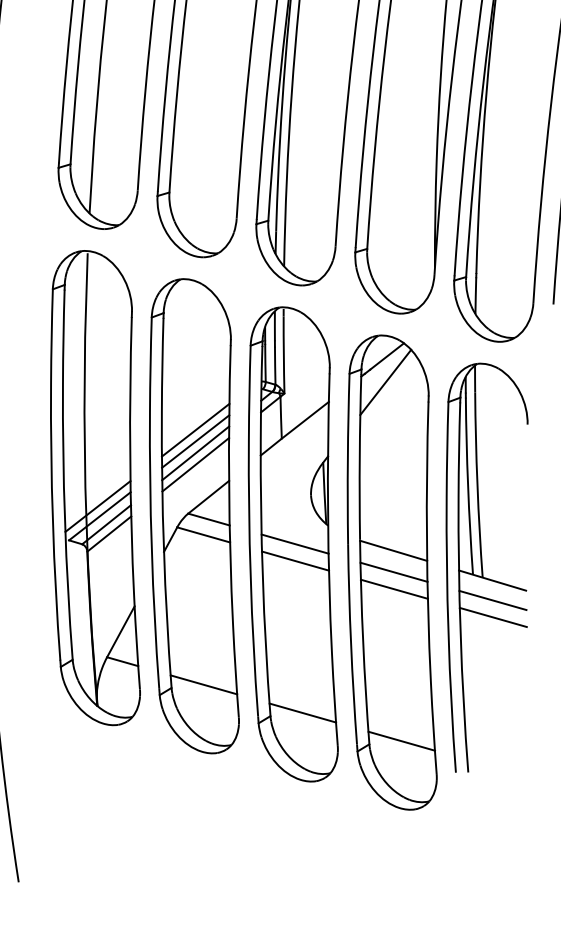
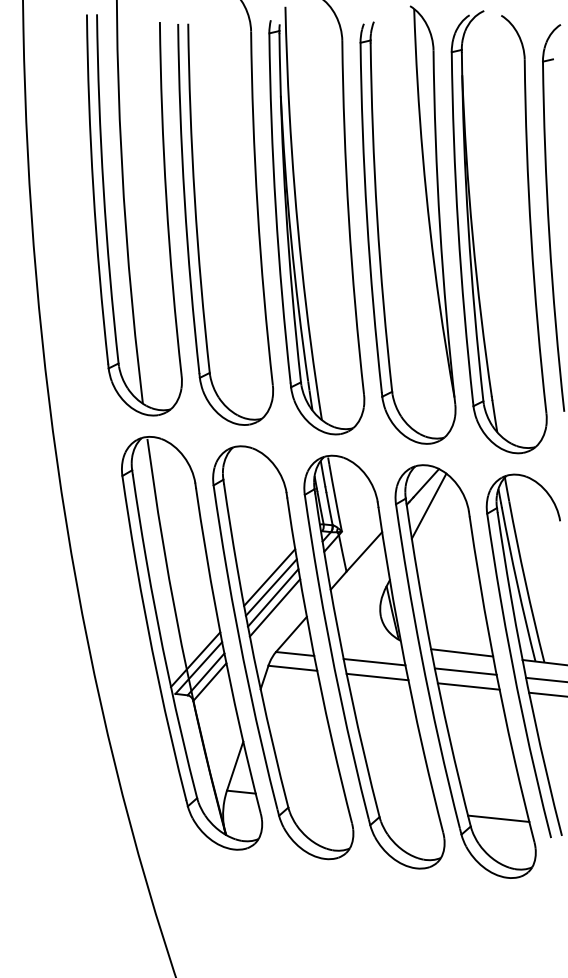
line: (203, 684) -> (315, 799), removed
line: (302, 713) -> (407, 809), removed

